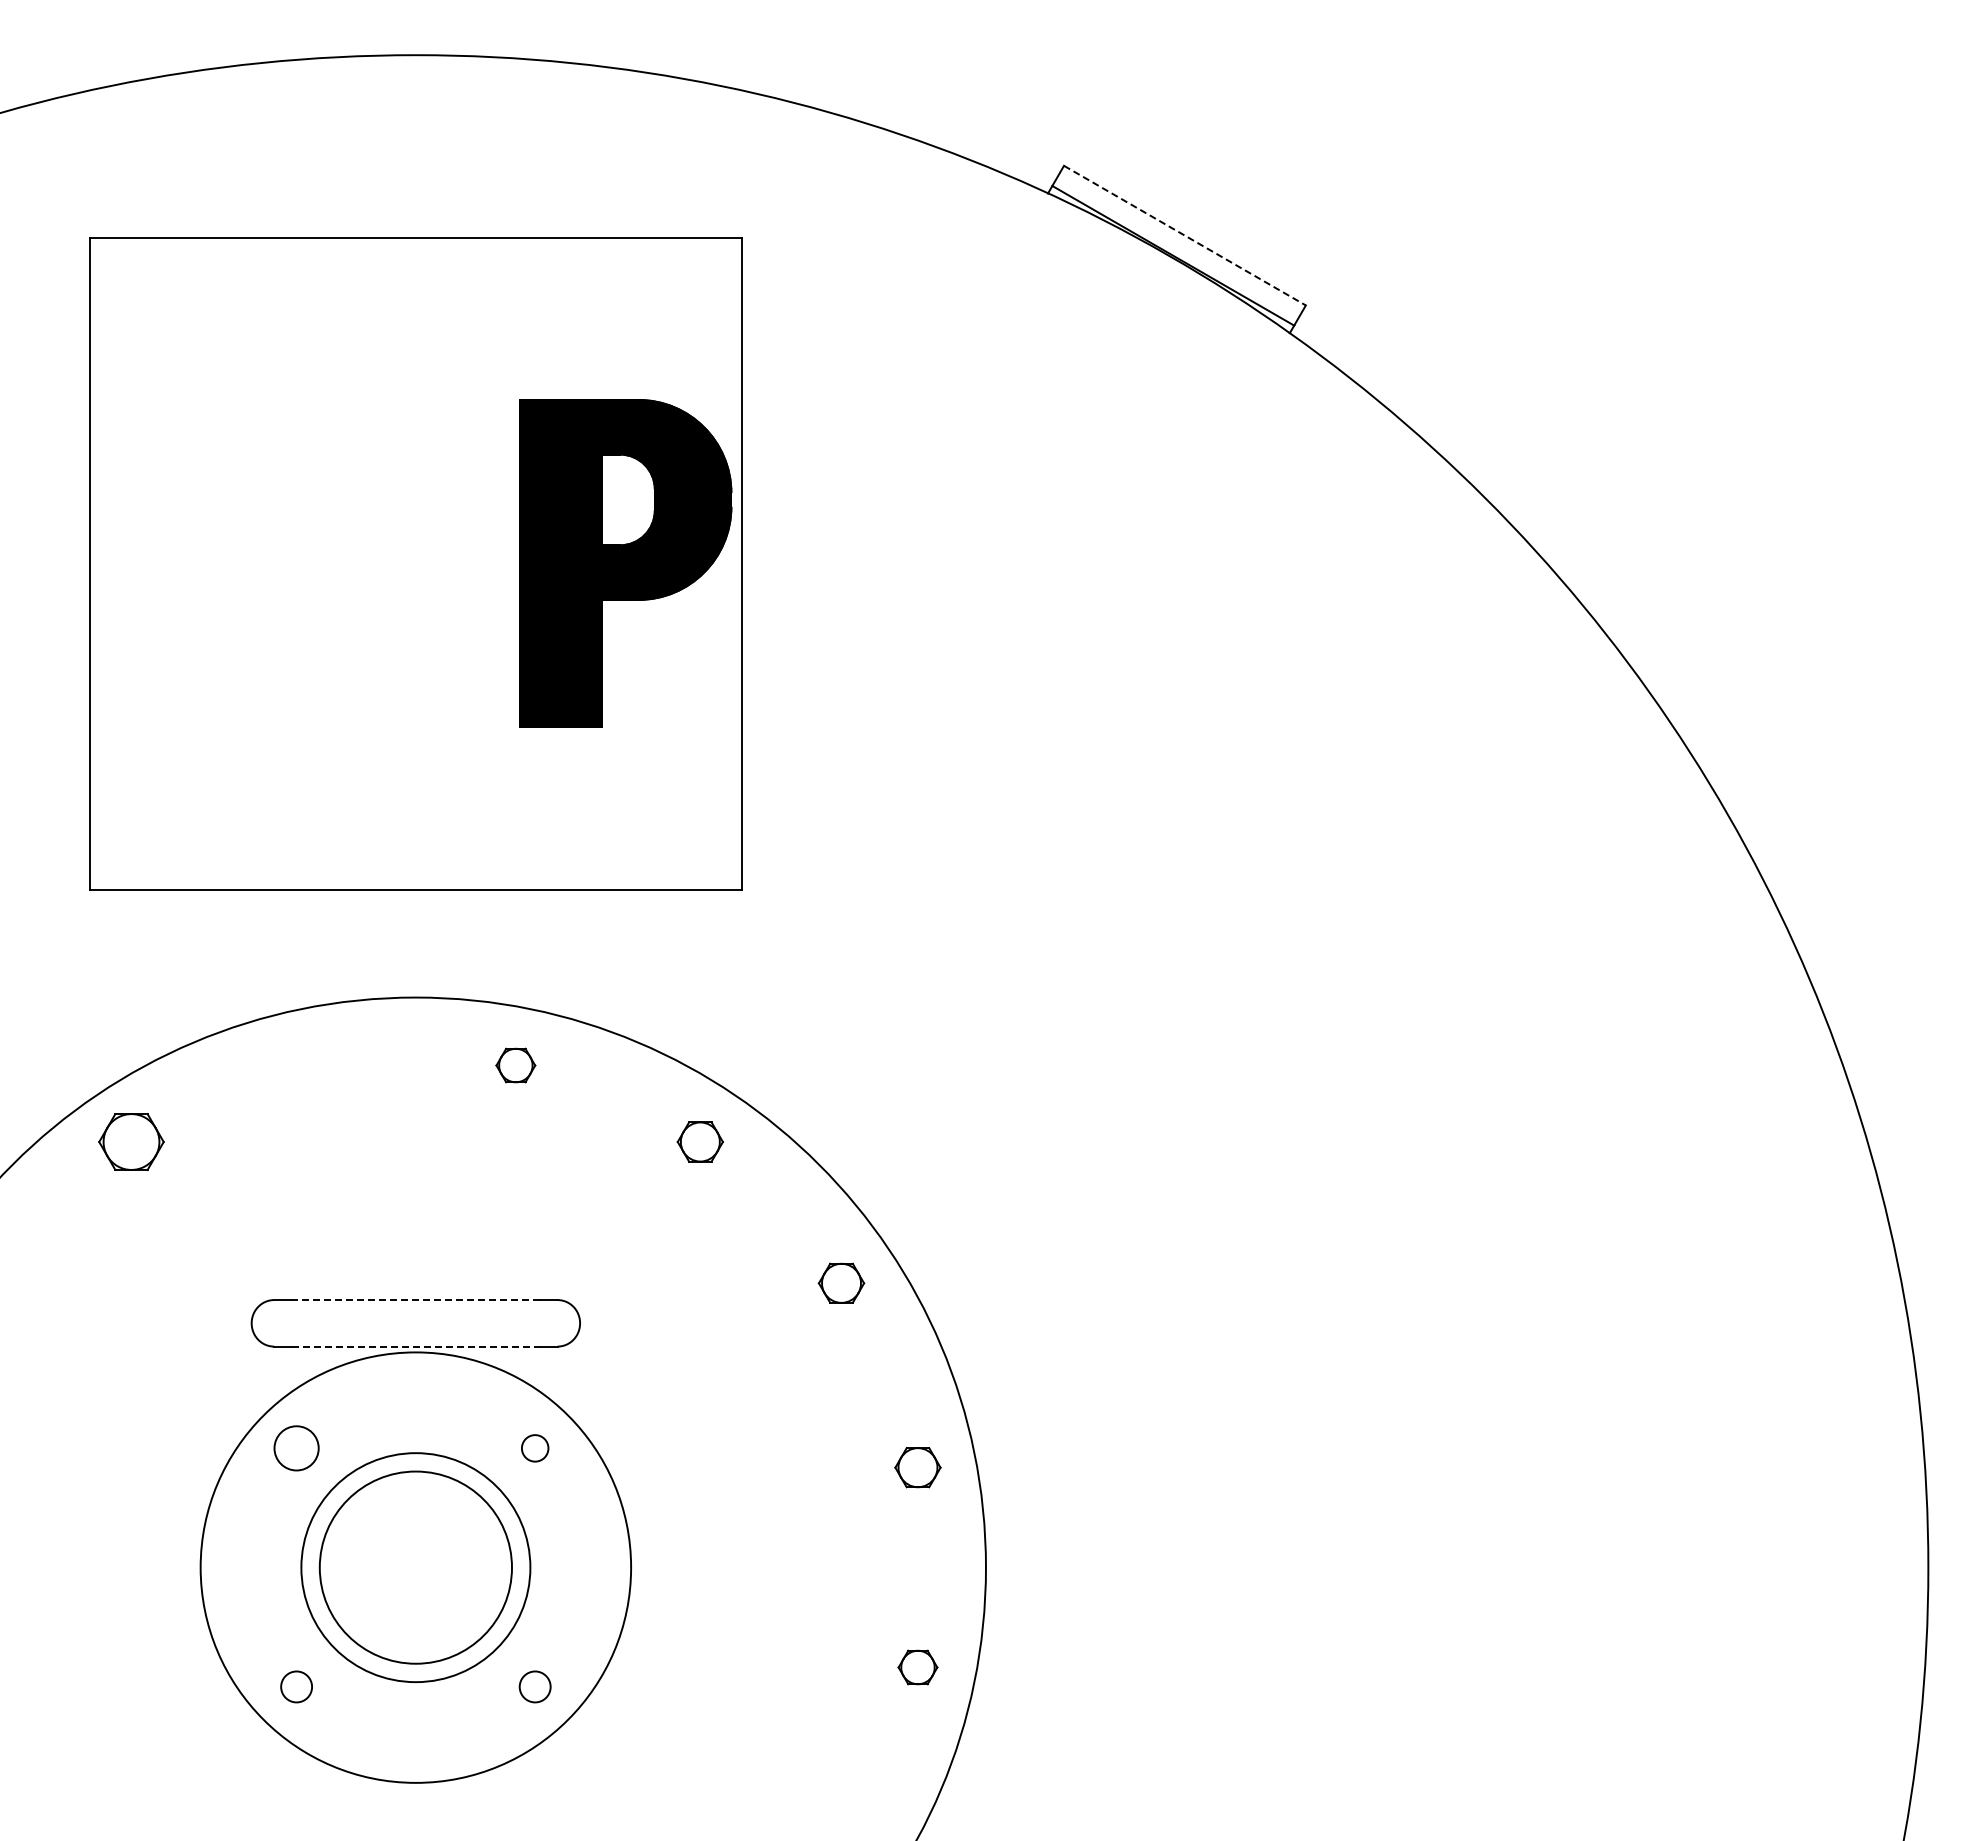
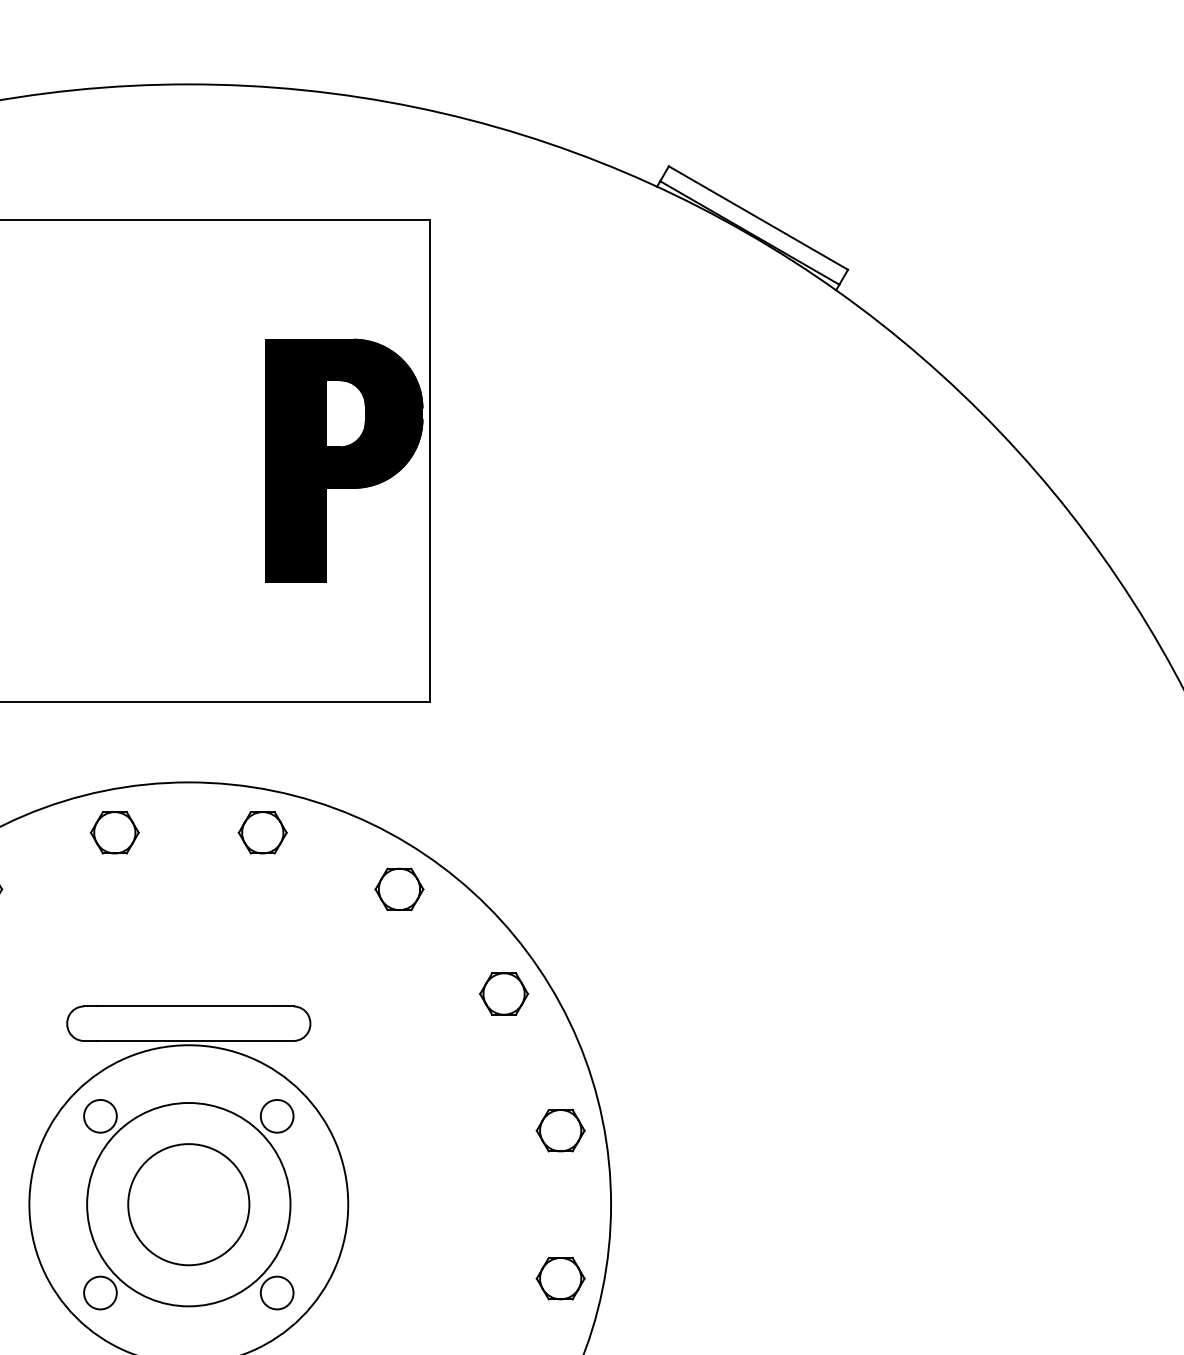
line: (1184, 235) -> (758, 217), dashed -> solid
part: (315, 1065) -> (114, 832), added
part: (515, 1065) -> (262, 832), size x1.67
part: (700, 1141) -> (399, 889), size x1.43
part: (841, 1283) -> (504, 994), size x1.43
line: (415, 1300) -> (188, 1006), dashed -> solid
line: (415, 1346) -> (188, 1040), dashed -> solid
circle: (535, 1448) -> (277, 1116), size x1.67
part: (917, 1467) -> (560, 1130), size x1.43
circle: (415, 1567) -> (188, 1204), size x0.71
circle: (415, 1567) -> (188, 1204), size x1.43
part: (917, 1667) -> (560, 1278), size x1.67
circle: (296, 1686) -> (100, 1292), size x1.43
circle: (535, 1686) -> (277, 1292), size x1.43

